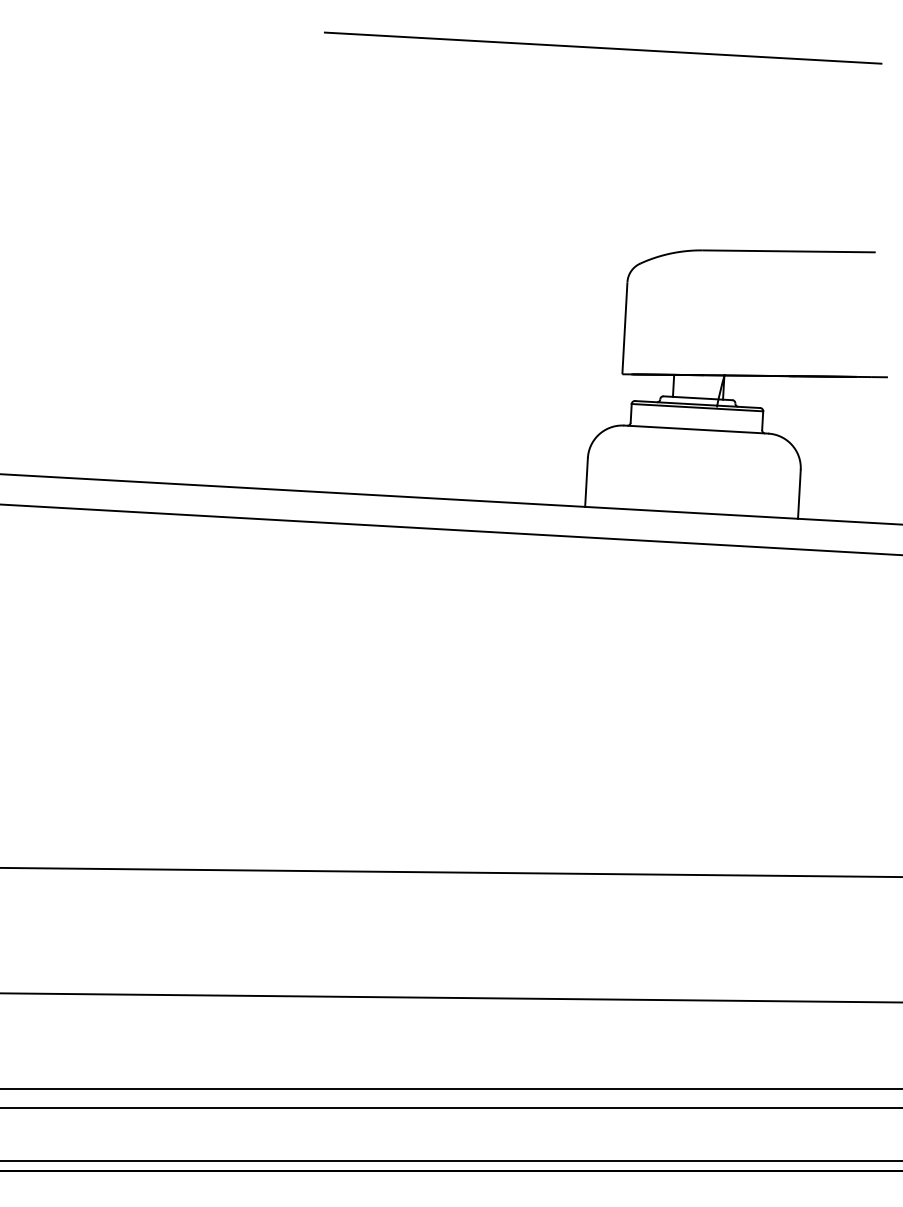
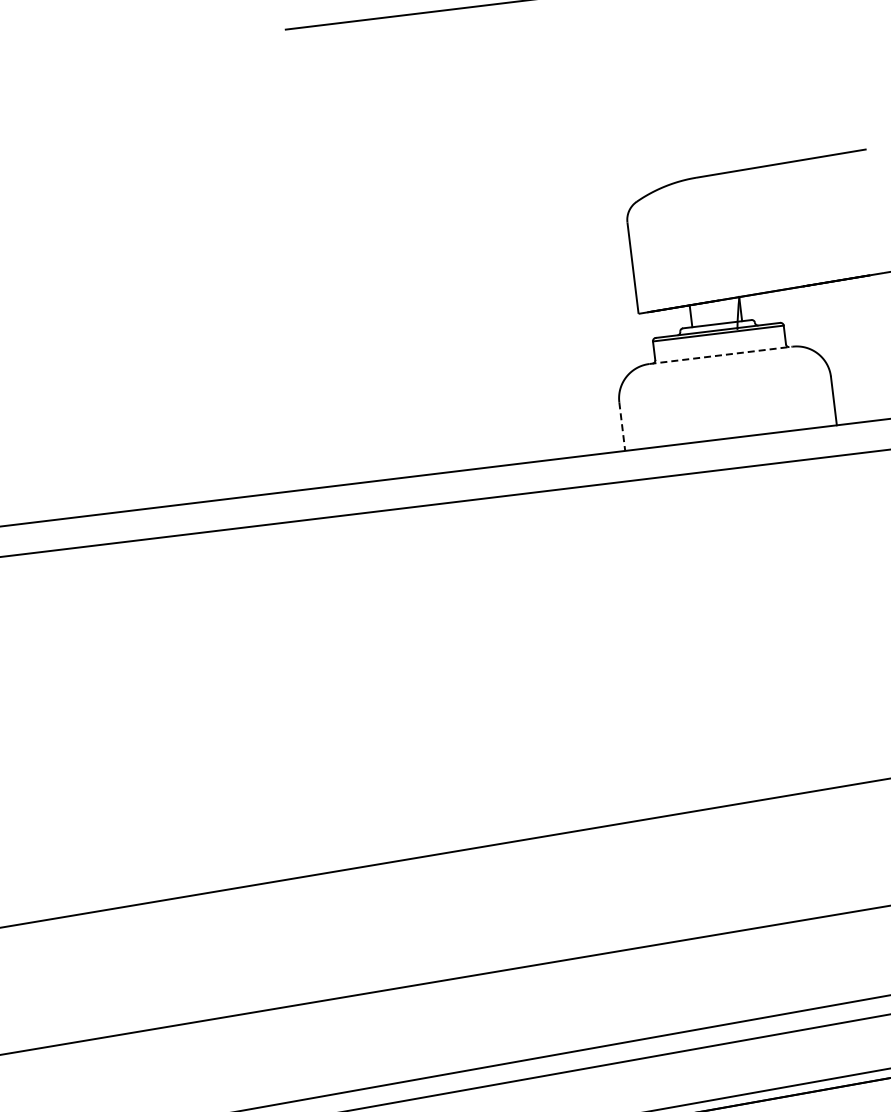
line: (696, 429) -> (721, 355), solid -> dashed
line: (586, 482) -> (622, 426), solid -> dashed

